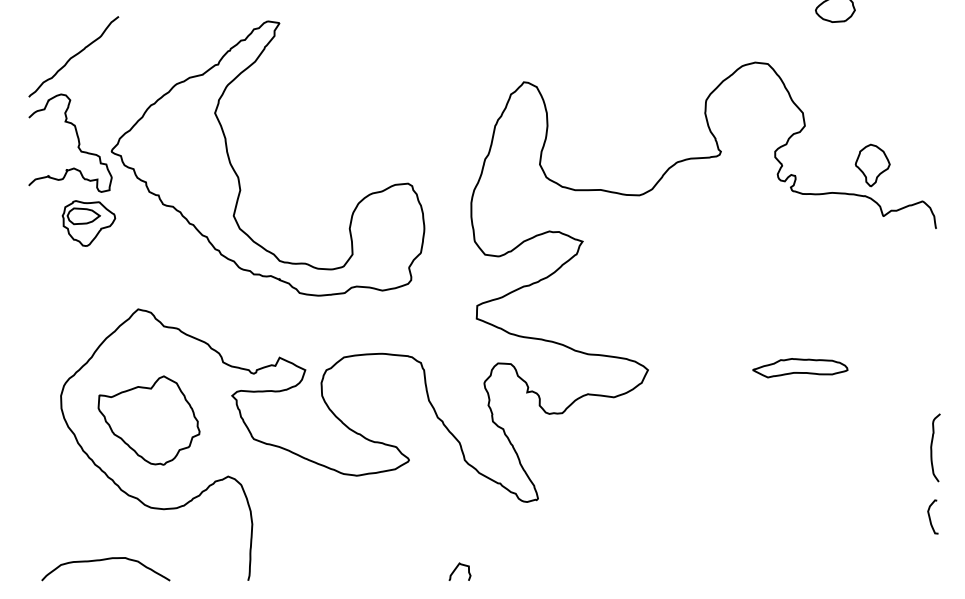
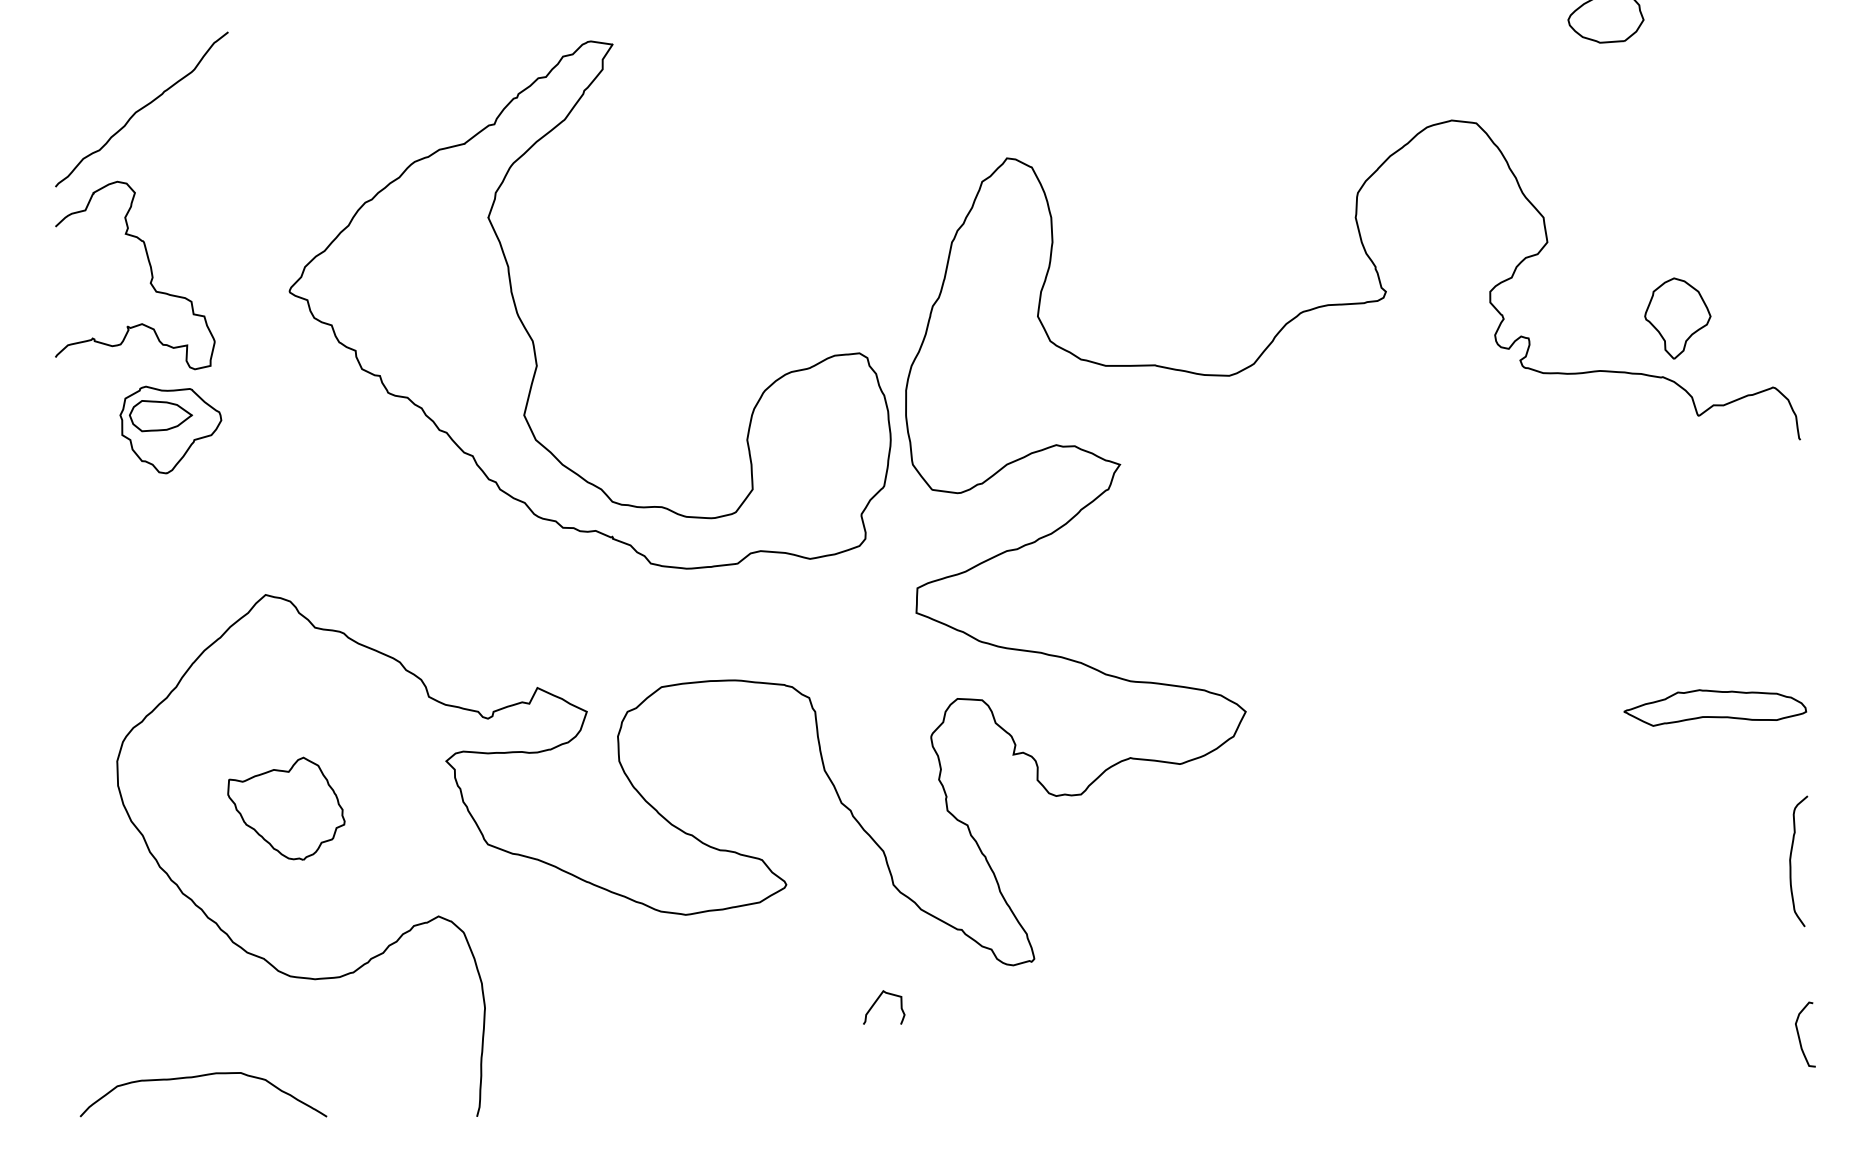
part: (238, 175) -> (533, 337), moved
part: (800, 368) -> (1715, 708), moved
part: (148, 420) -> (285, 808), size x0.6
curve: (930, 516) -> (1800, 1033), moved
curve: (457, 568) -> (879, 1000), moved

